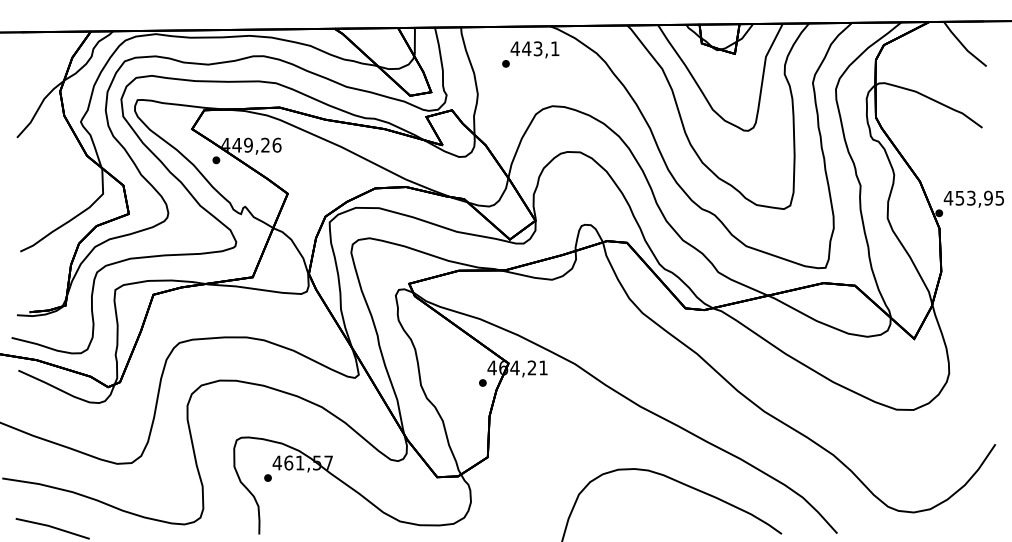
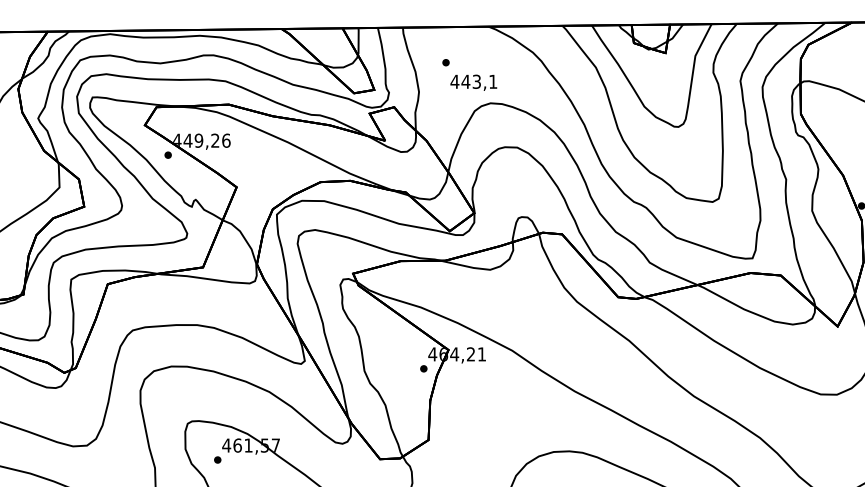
text: (534, 49) -> (473, 82), moved

